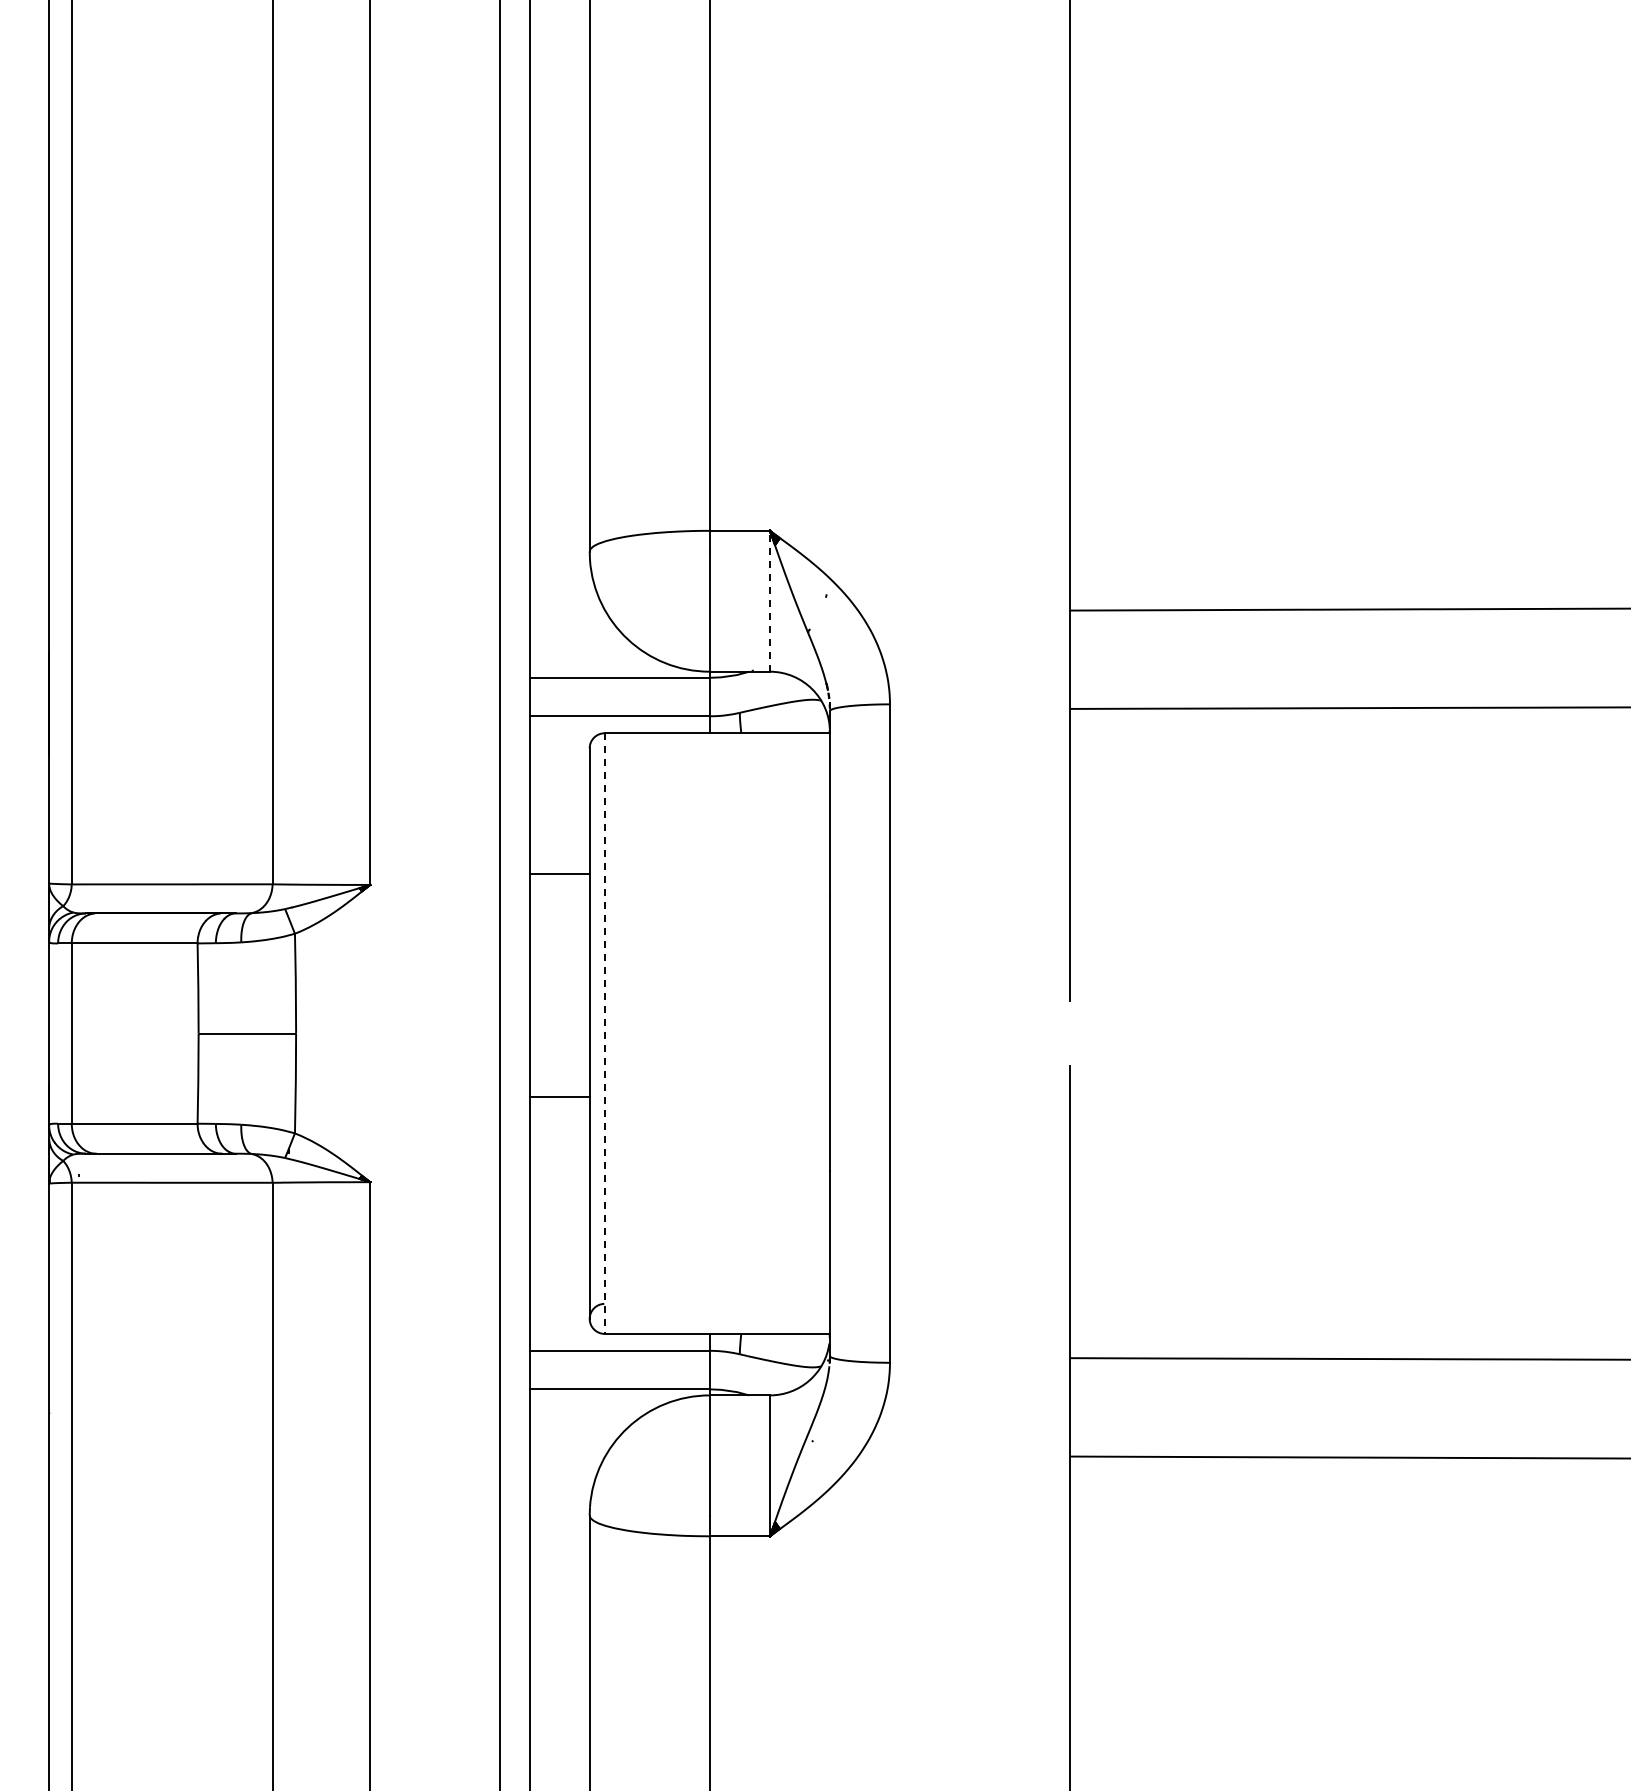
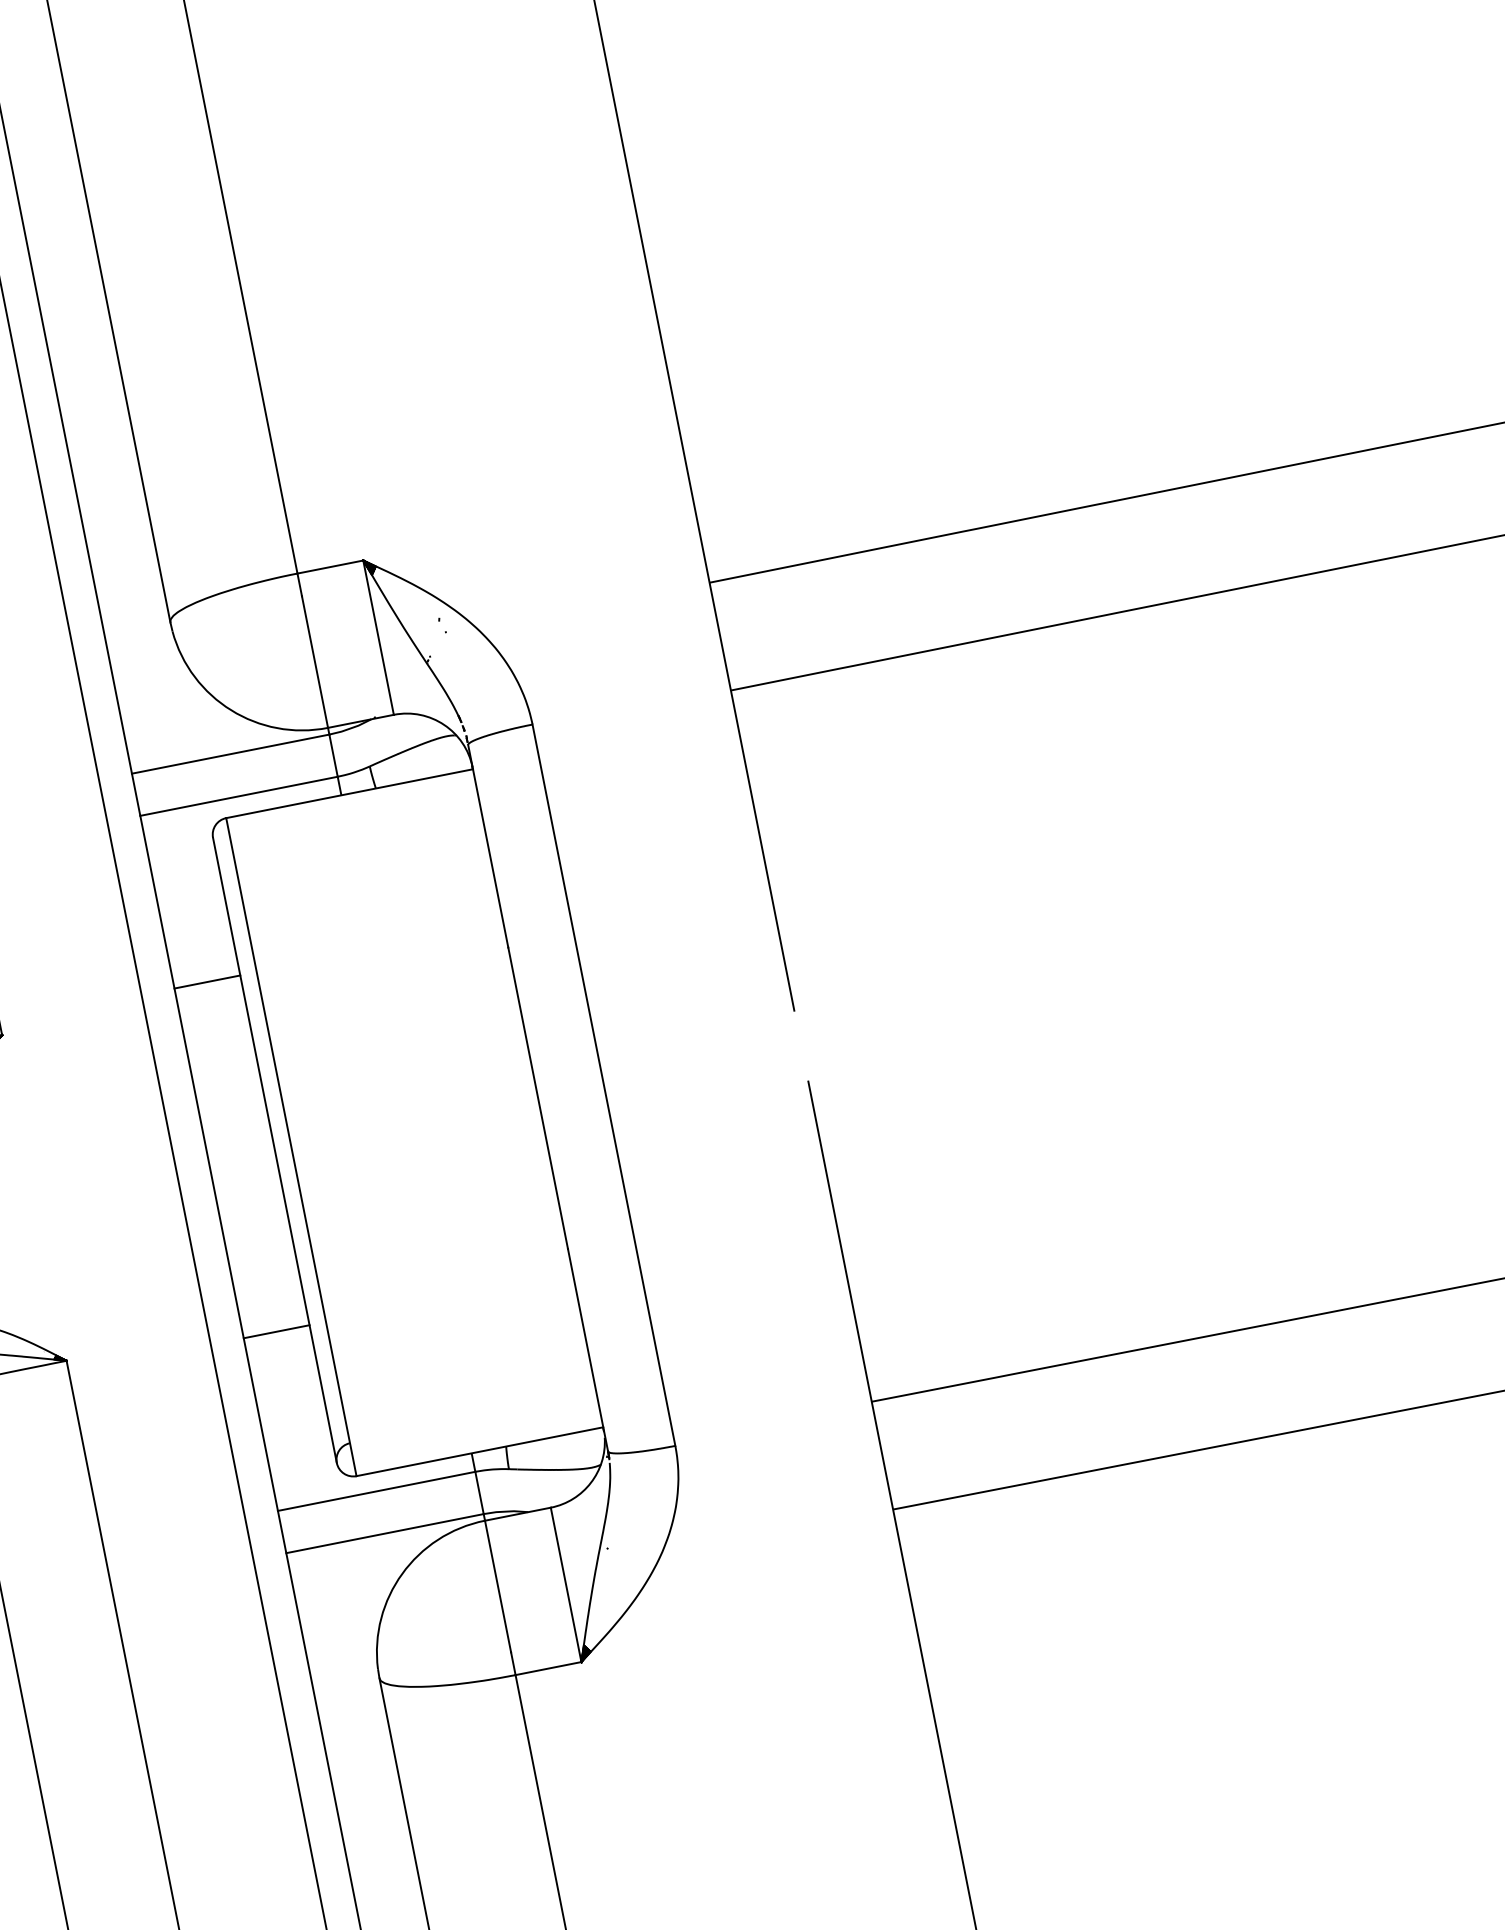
line: (769, 600) -> (377, 636), dashed -> solid
line: (604, 1034) -> (291, 1148), dashed -> solid
line: (559, 1097) -> (276, 1332), moved

